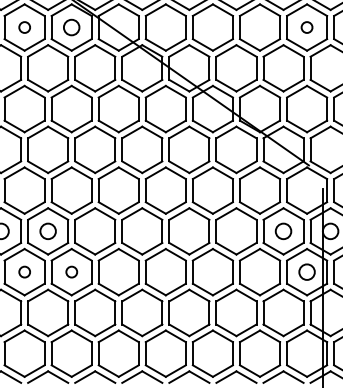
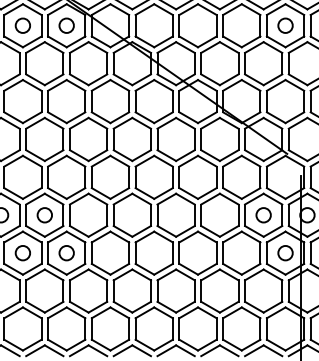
circle: (24, 27) -> (22, 25), size x1.43
circle: (306, 27) -> (285, 25), size x1.43
circle: (24, 271) -> (22, 252), size x1.43
circle: (71, 271) -> (66, 252), size x1.43

